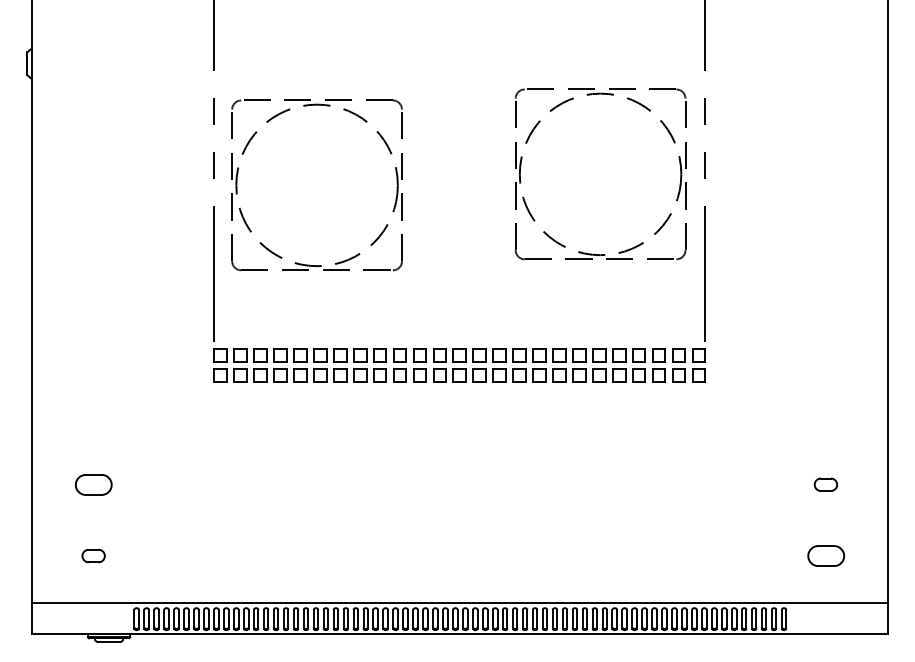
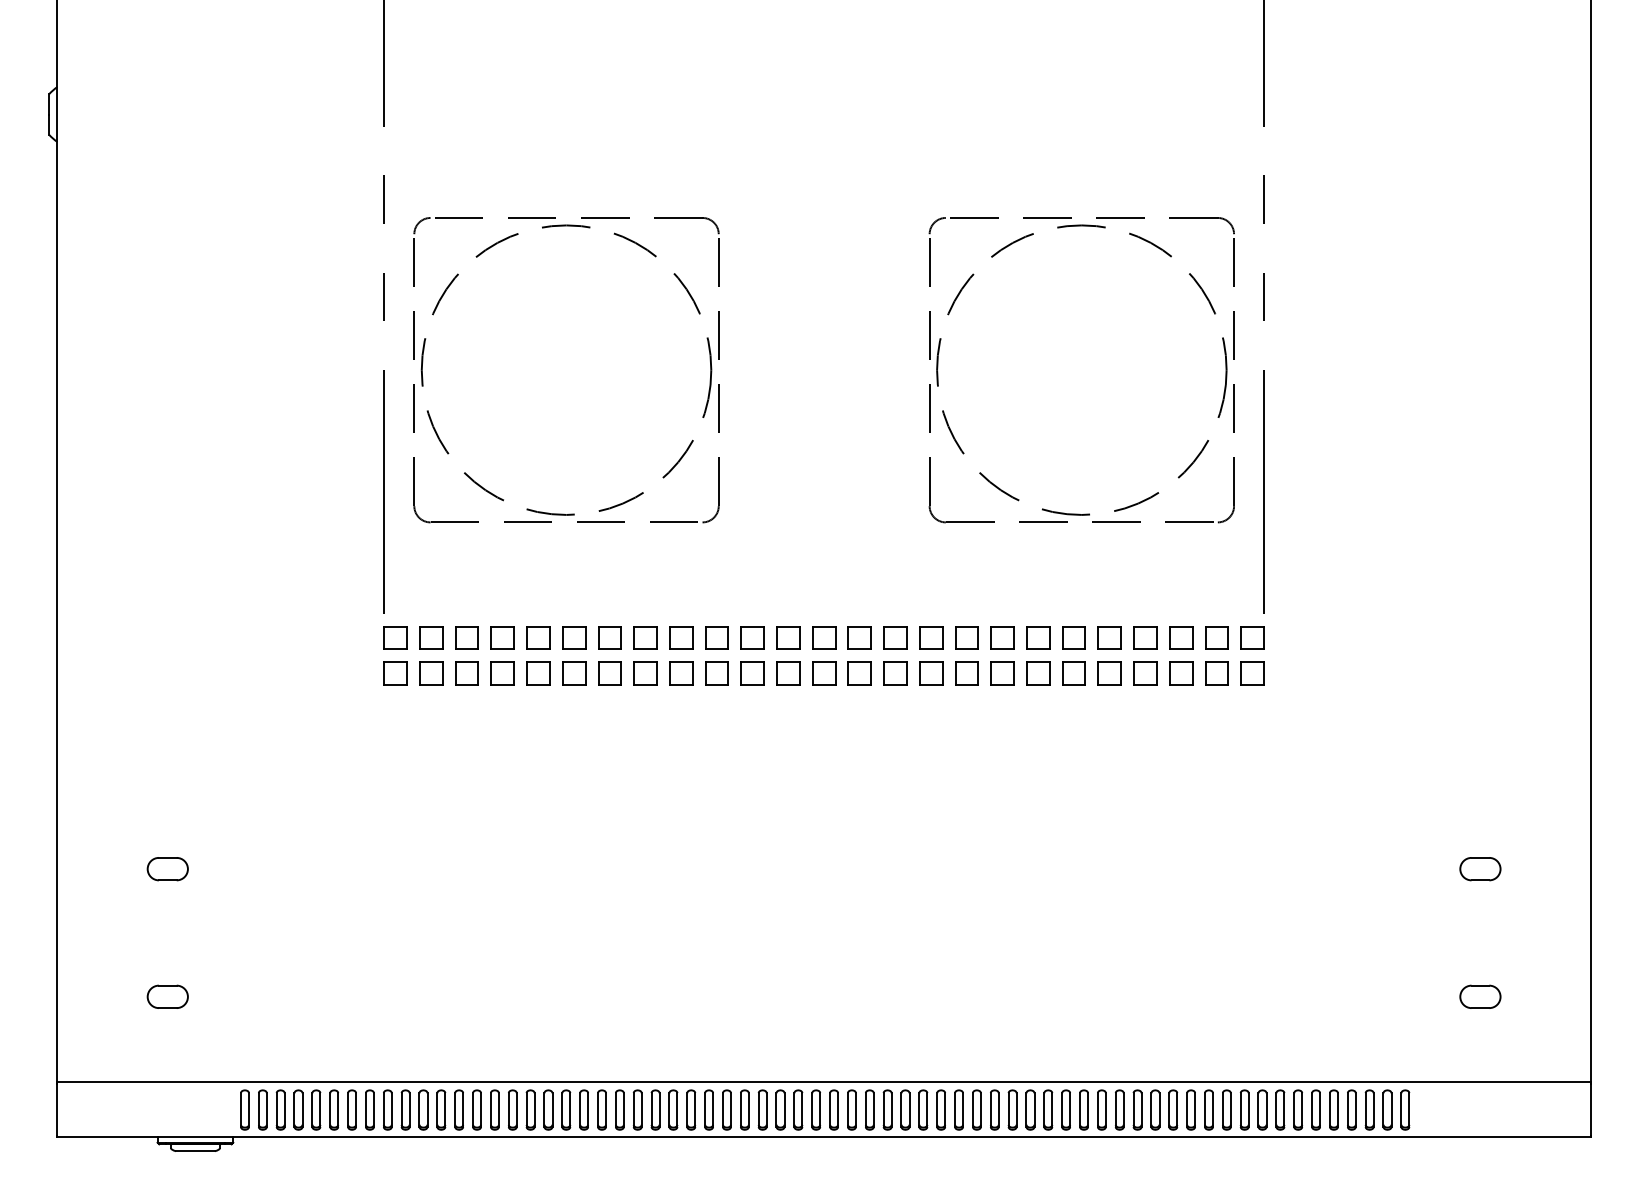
part: (238, 174) -> (425, 350), moved
part: (546, 232) -> (984, 474), moved
part: (93, 484) -> (167, 868), size x0.62
part: (825, 555) -> (1479, 995), size x0.62

